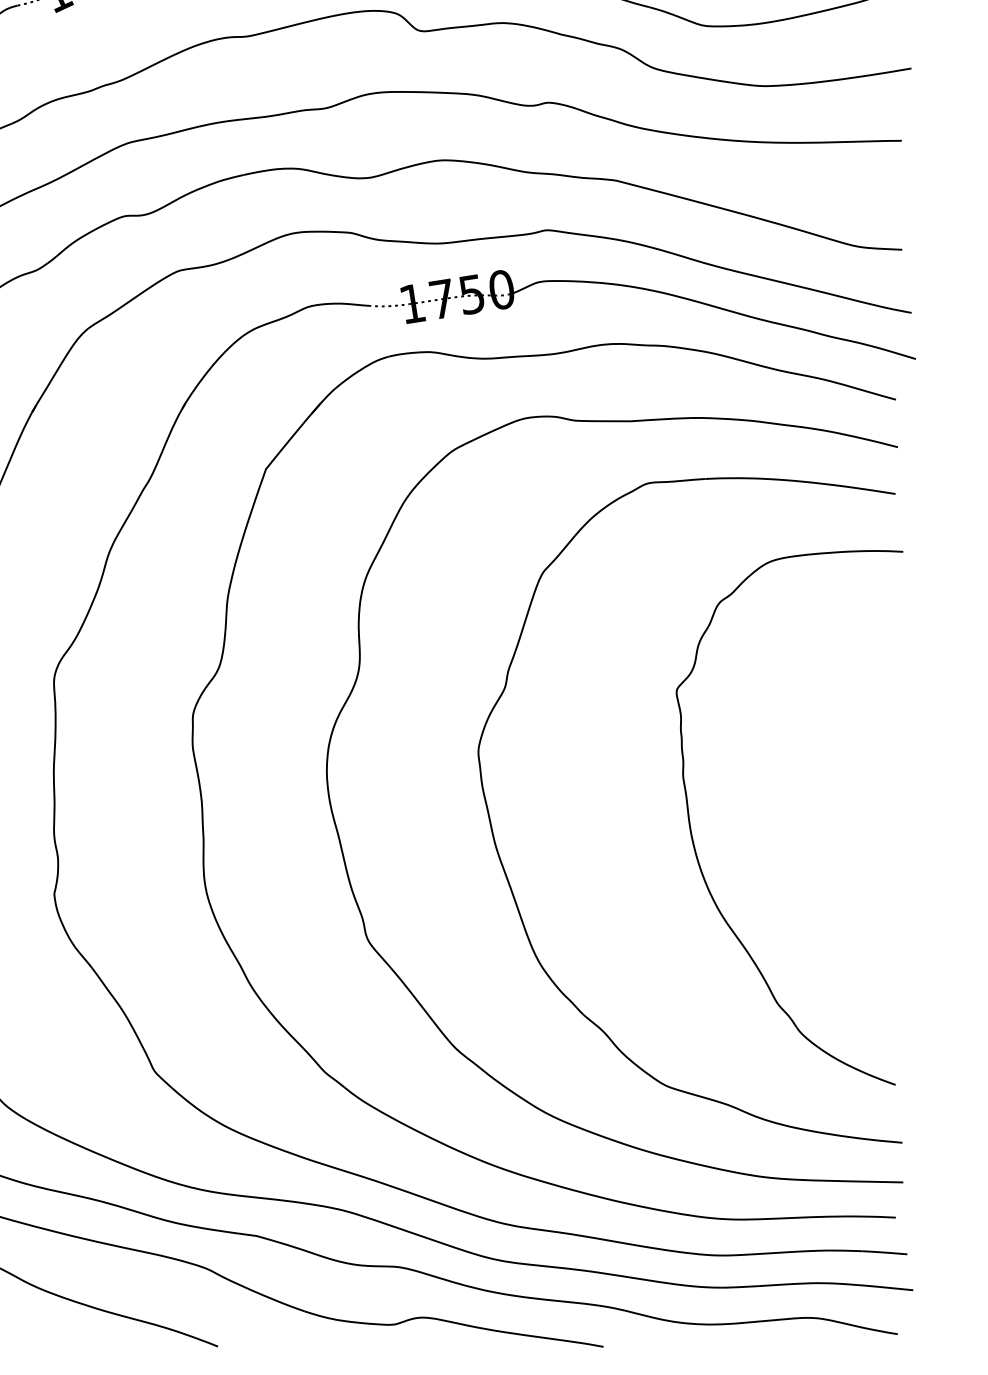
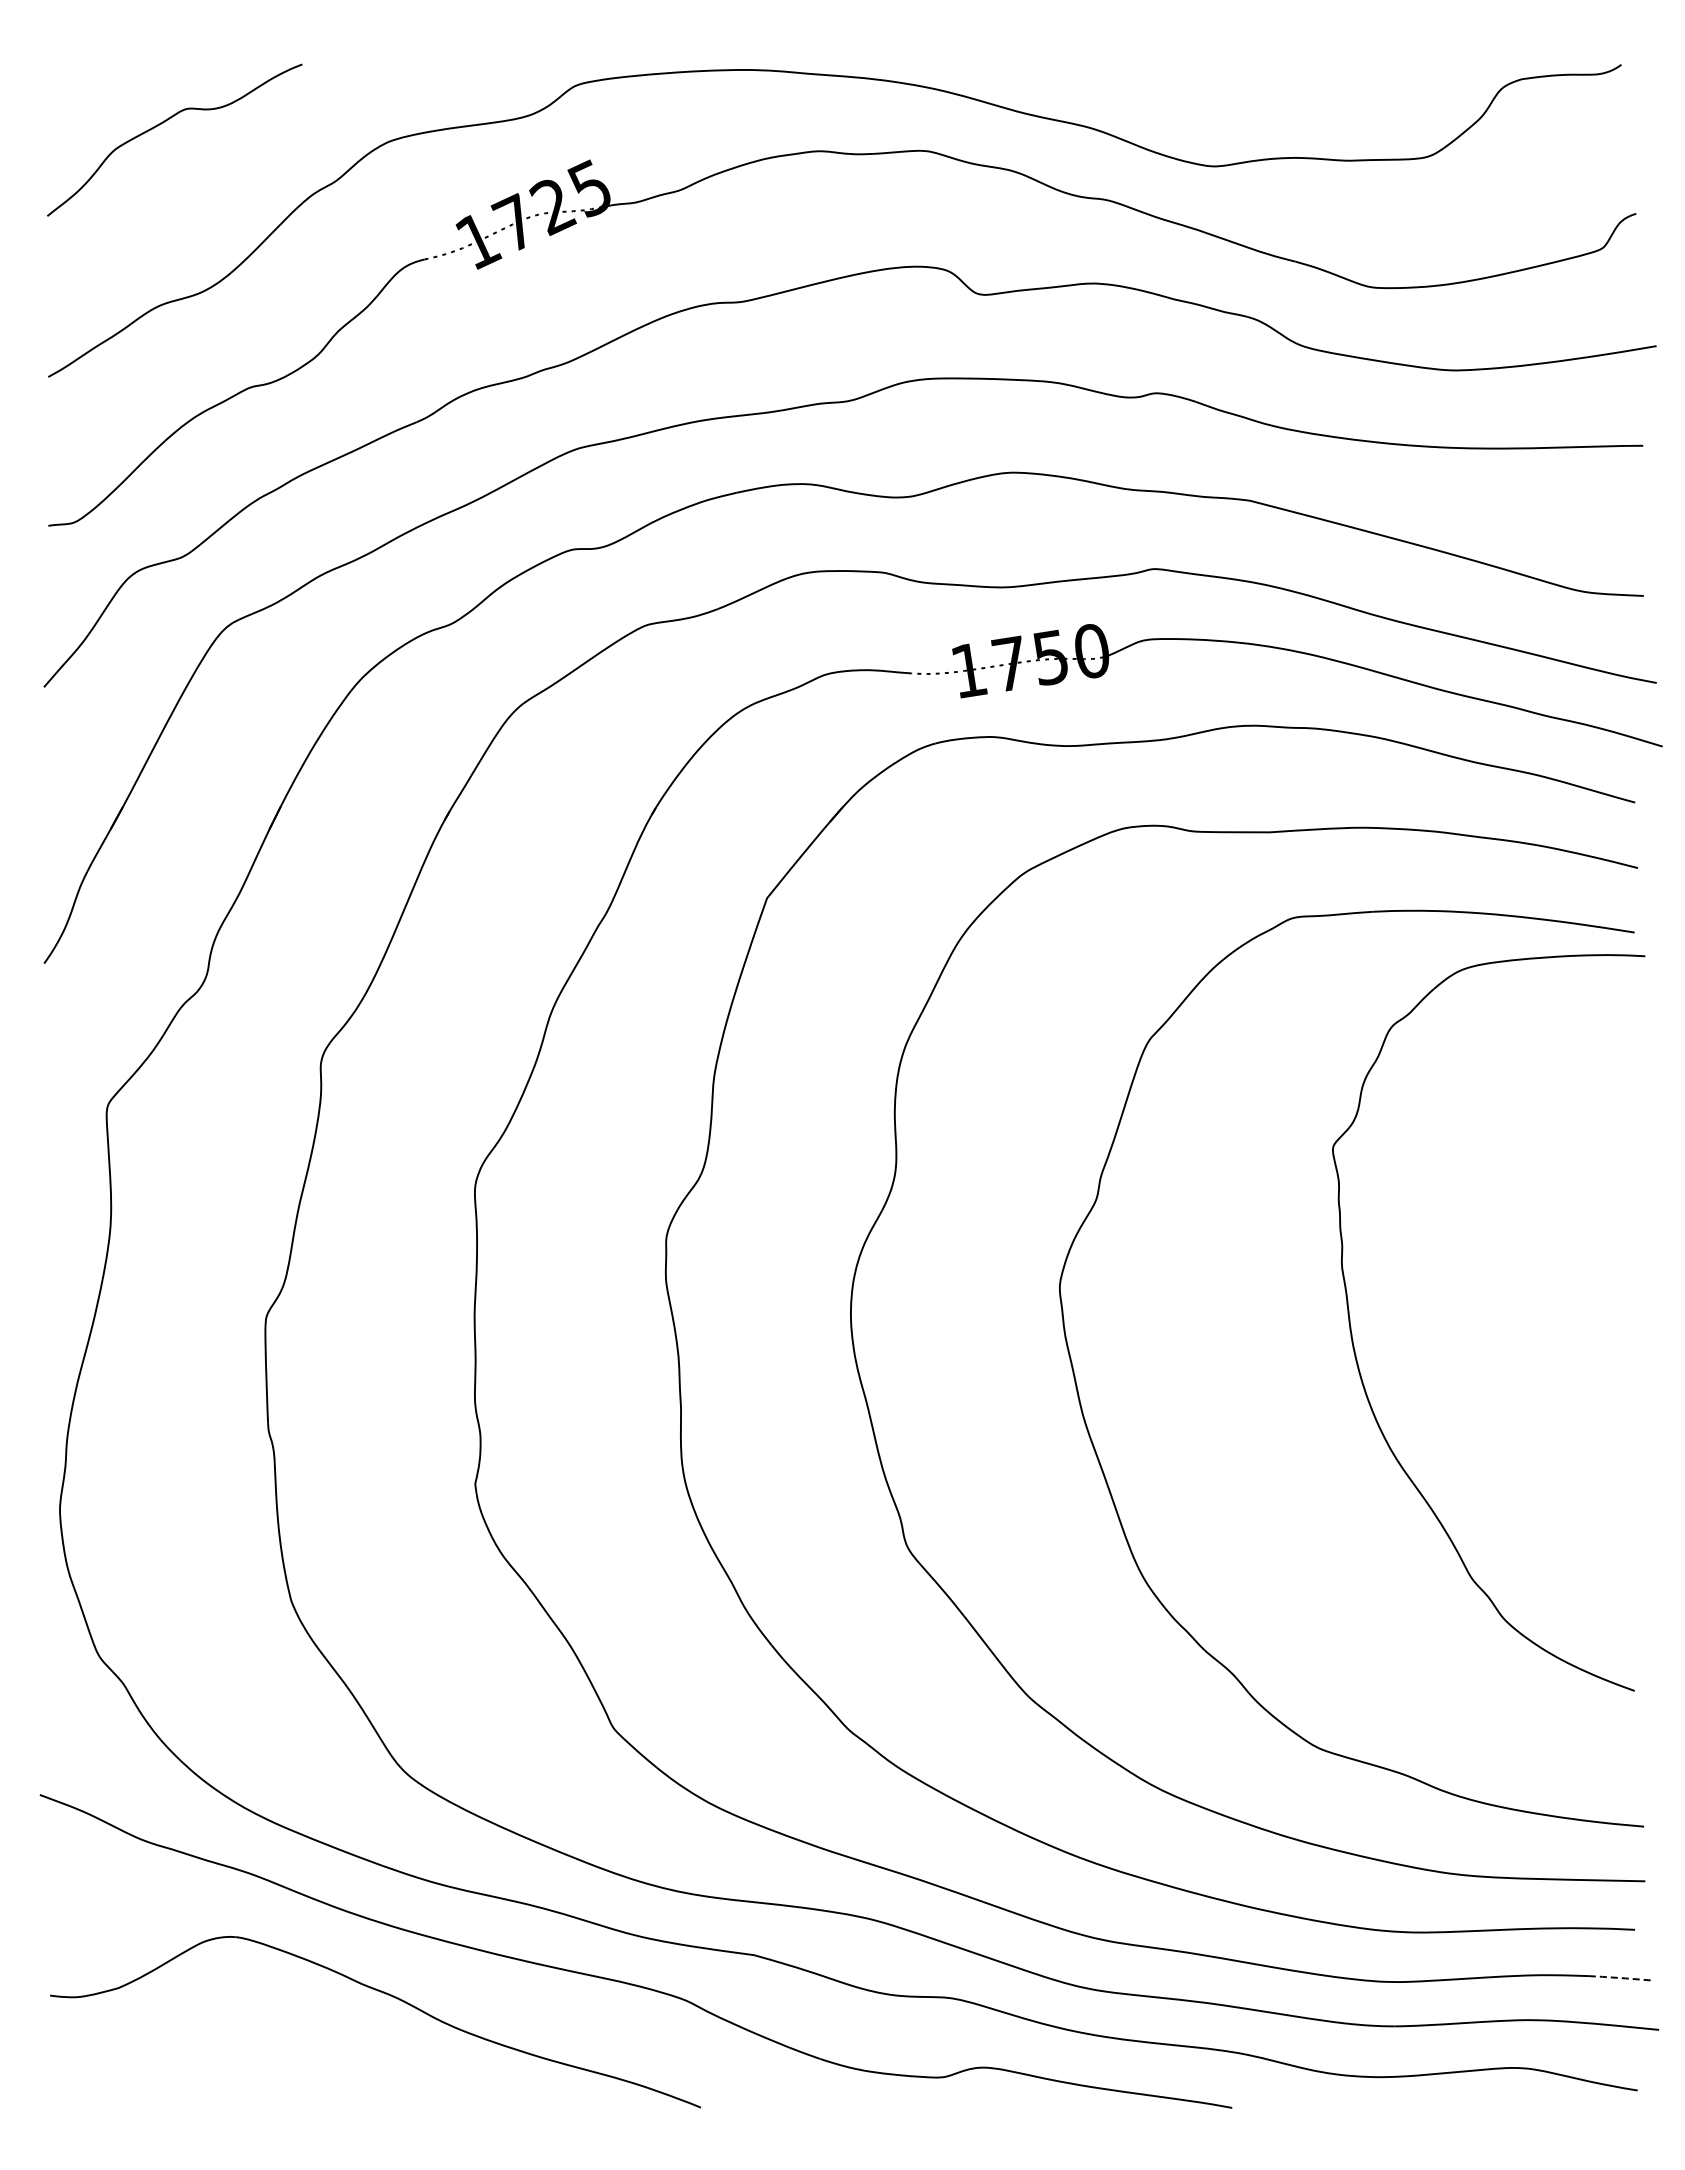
part: (693, 837) -> (1355, 1350), moved
line: (885, 1252) -> (1620, 1978), solid -> dashed

